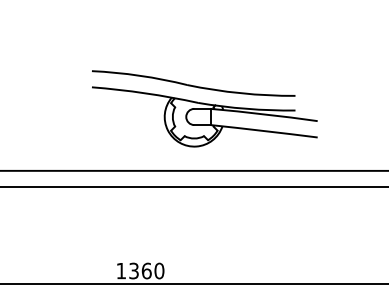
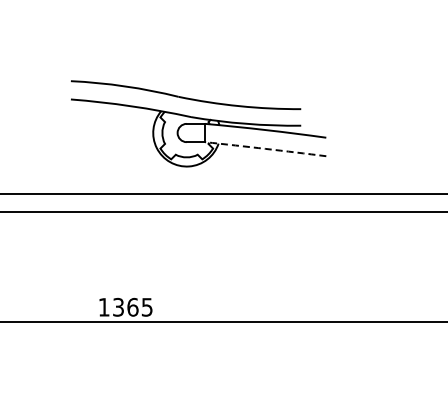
arc: (263, 130) -> (265, 148), solid -> dashed
text: (158, 270) -> (146, 306), 1360 -> 1365

